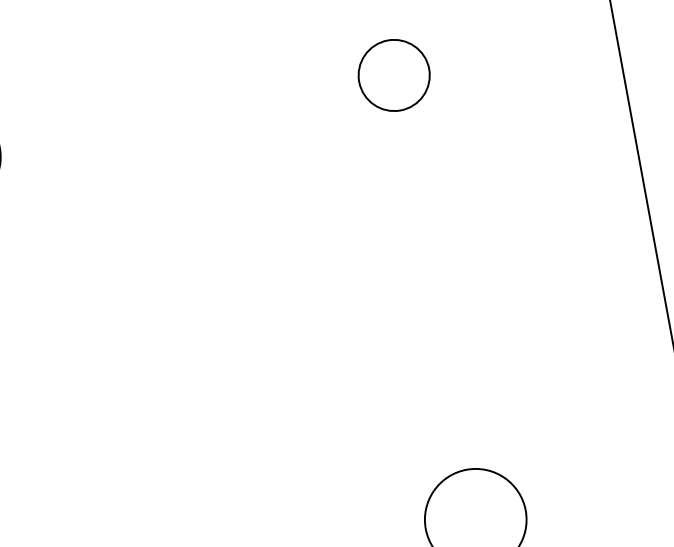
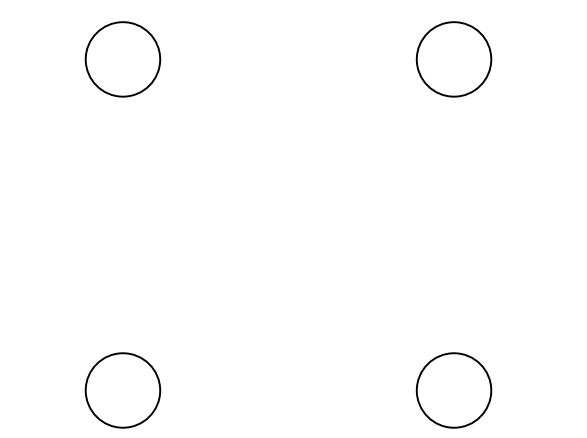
circle: (393, 75) -> (453, 59), size x1.43

